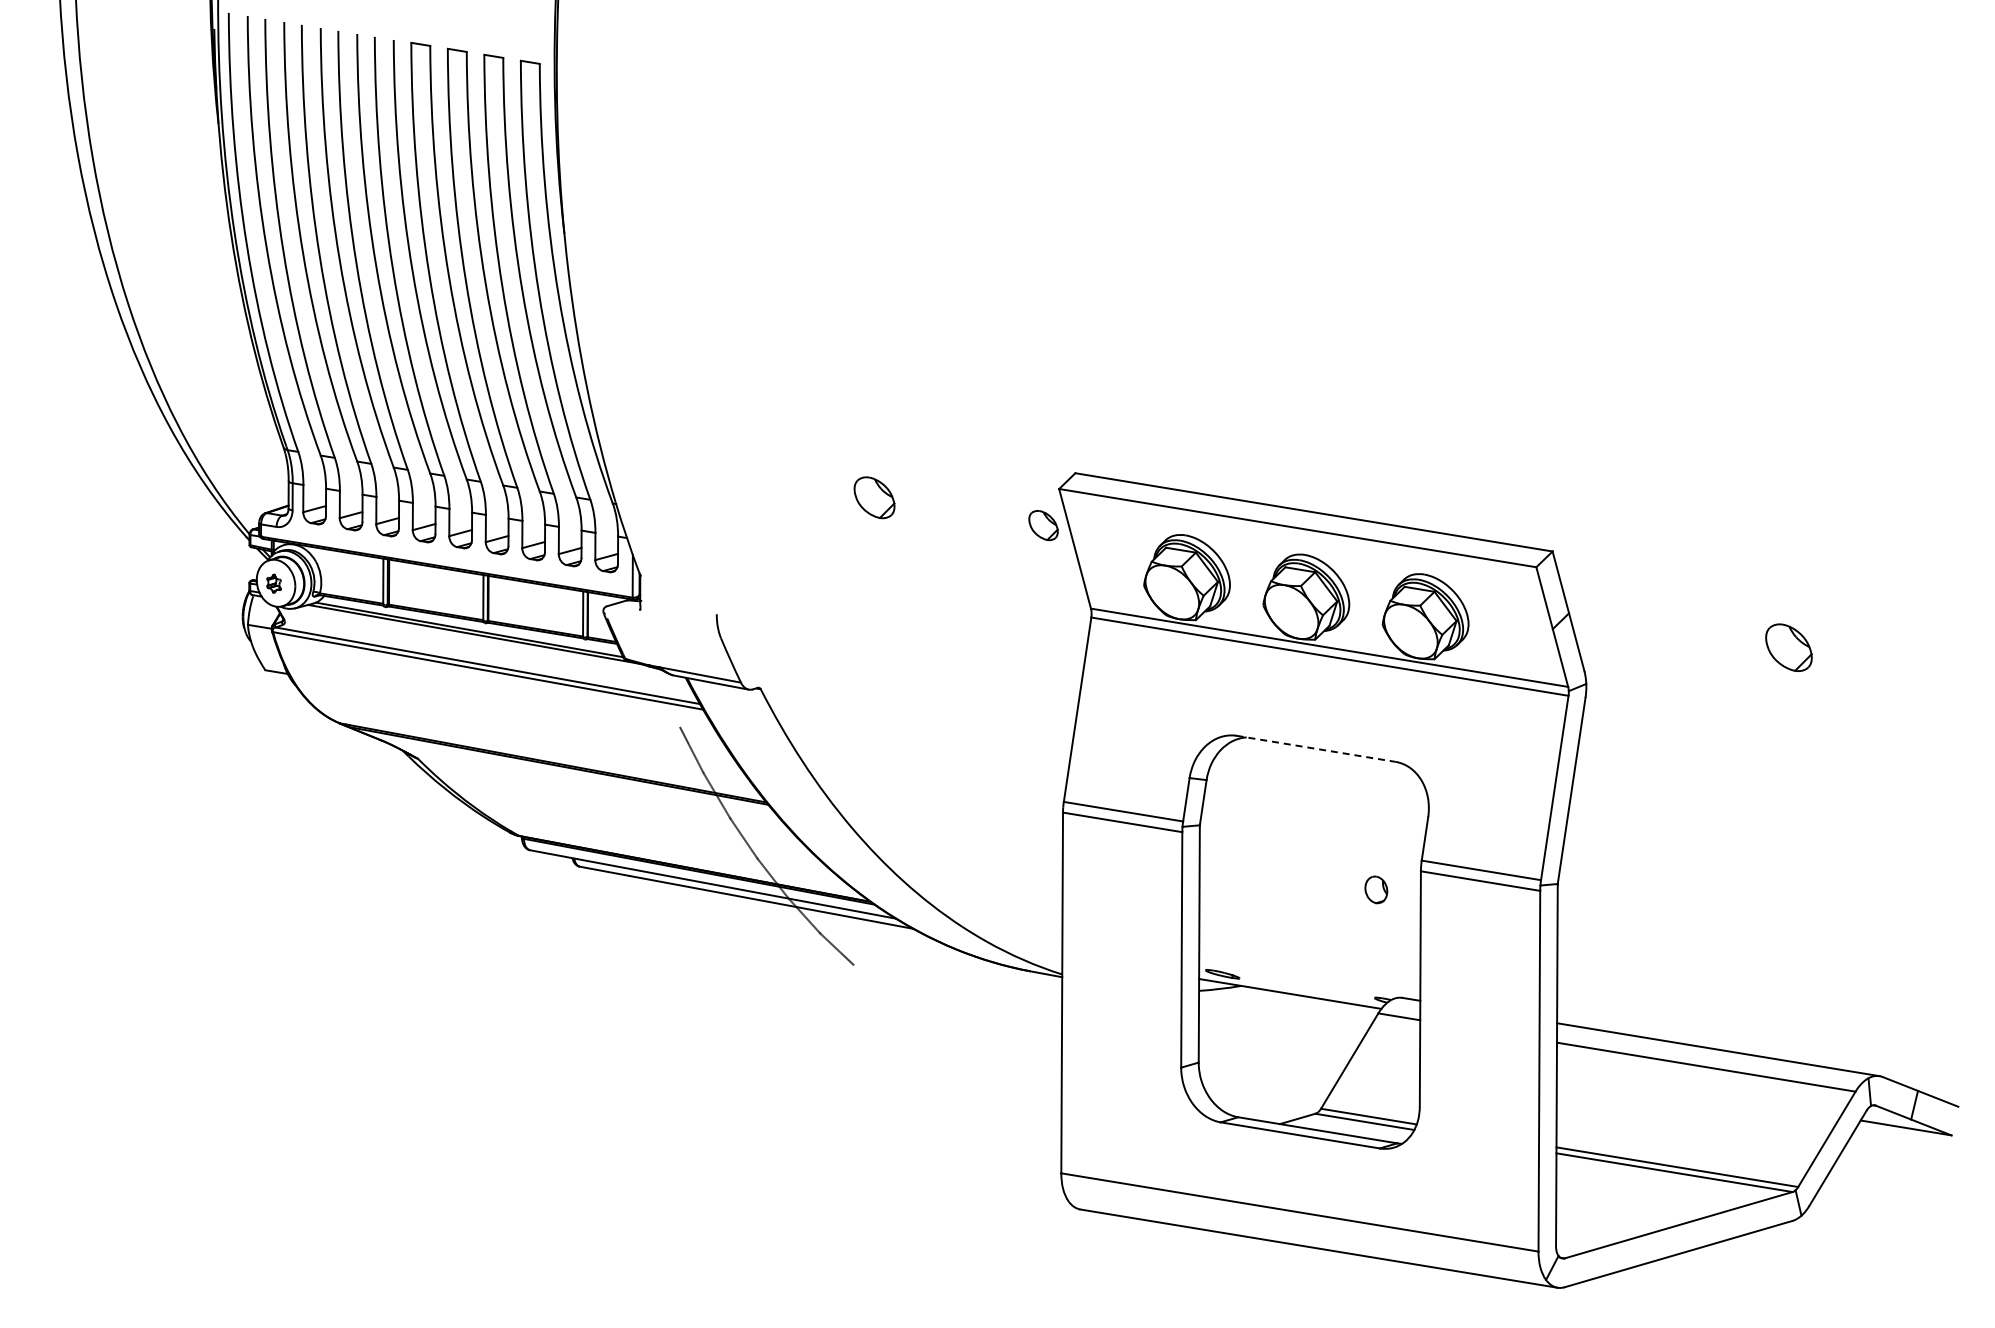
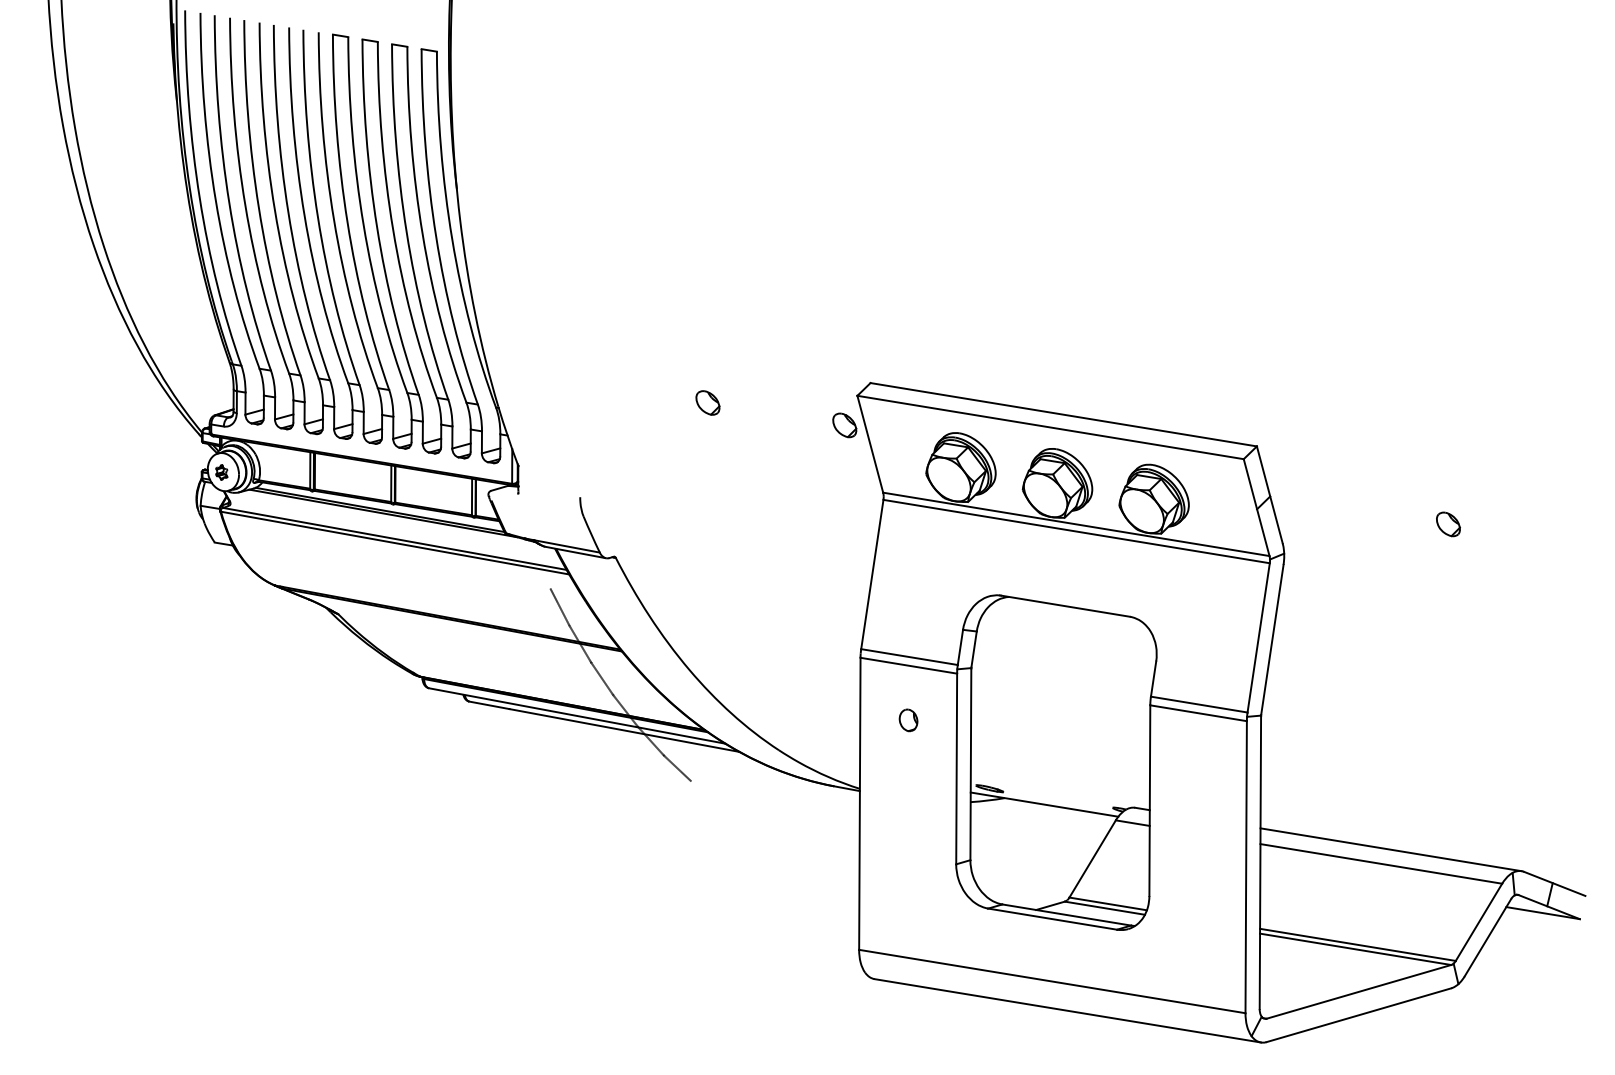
part: (874, 497) -> (707, 402), size x0.71
part: (1789, 647) -> (1448, 524), size x0.62
line: (1316, 748) -> (1065, 605), dashed -> solid
part: (1376, 889) -> (908, 720), moved

